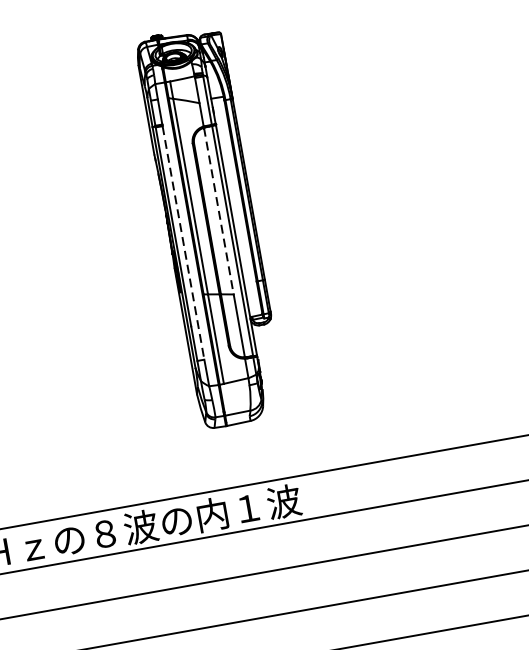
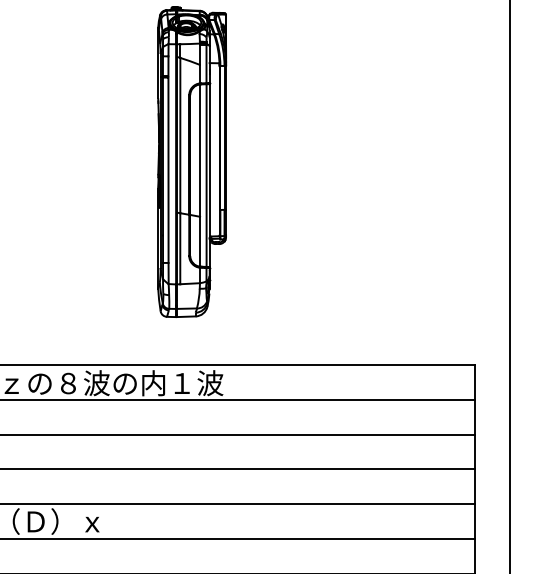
line: (219, 212) -> (200, 151), dashed -> solid
line: (183, 243) -> (168, 170), dashed -> solid

